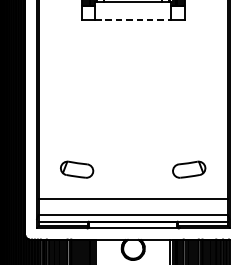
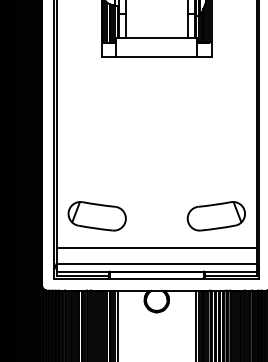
line: (132, 19) -> (156, 56), dashed -> solid
part: (76, 169) -> (96, 216), size x1.67
part: (188, 169) -> (215, 216), size x1.67

